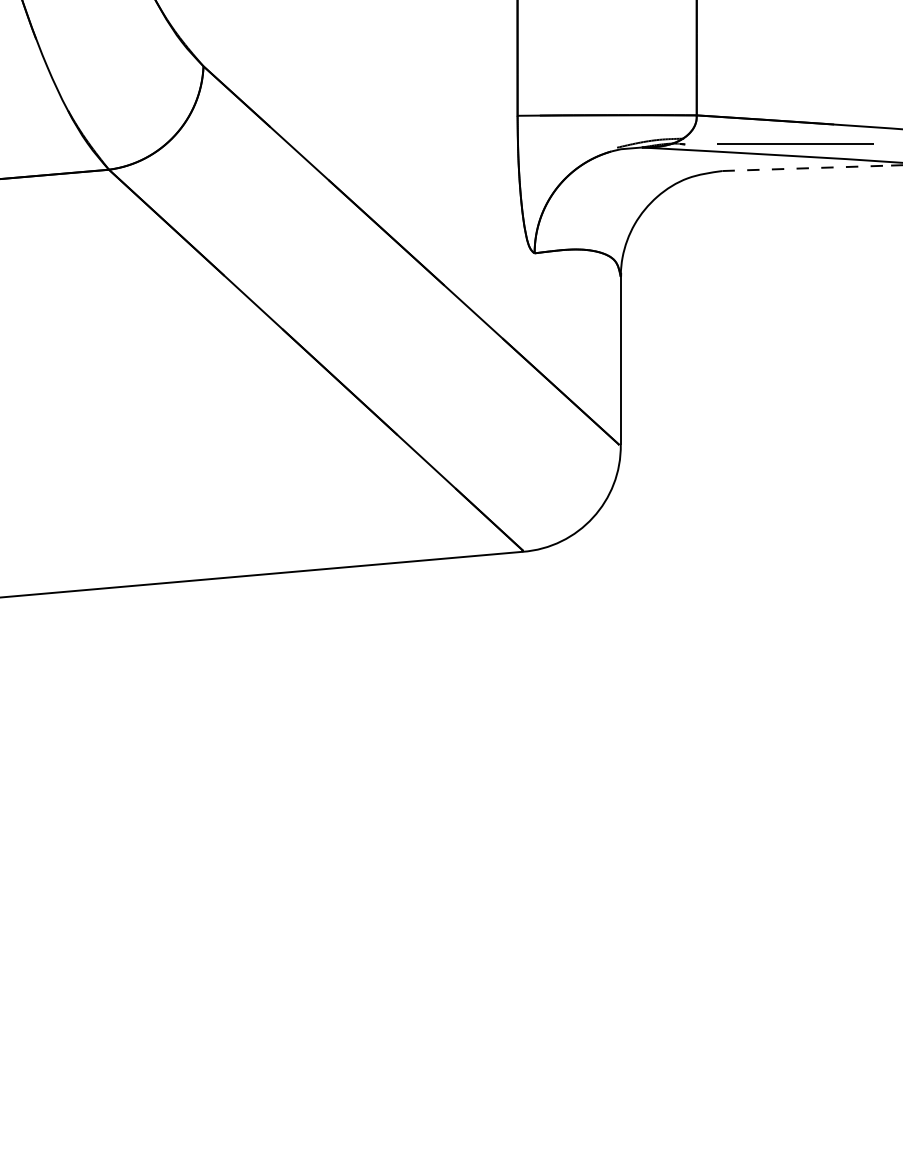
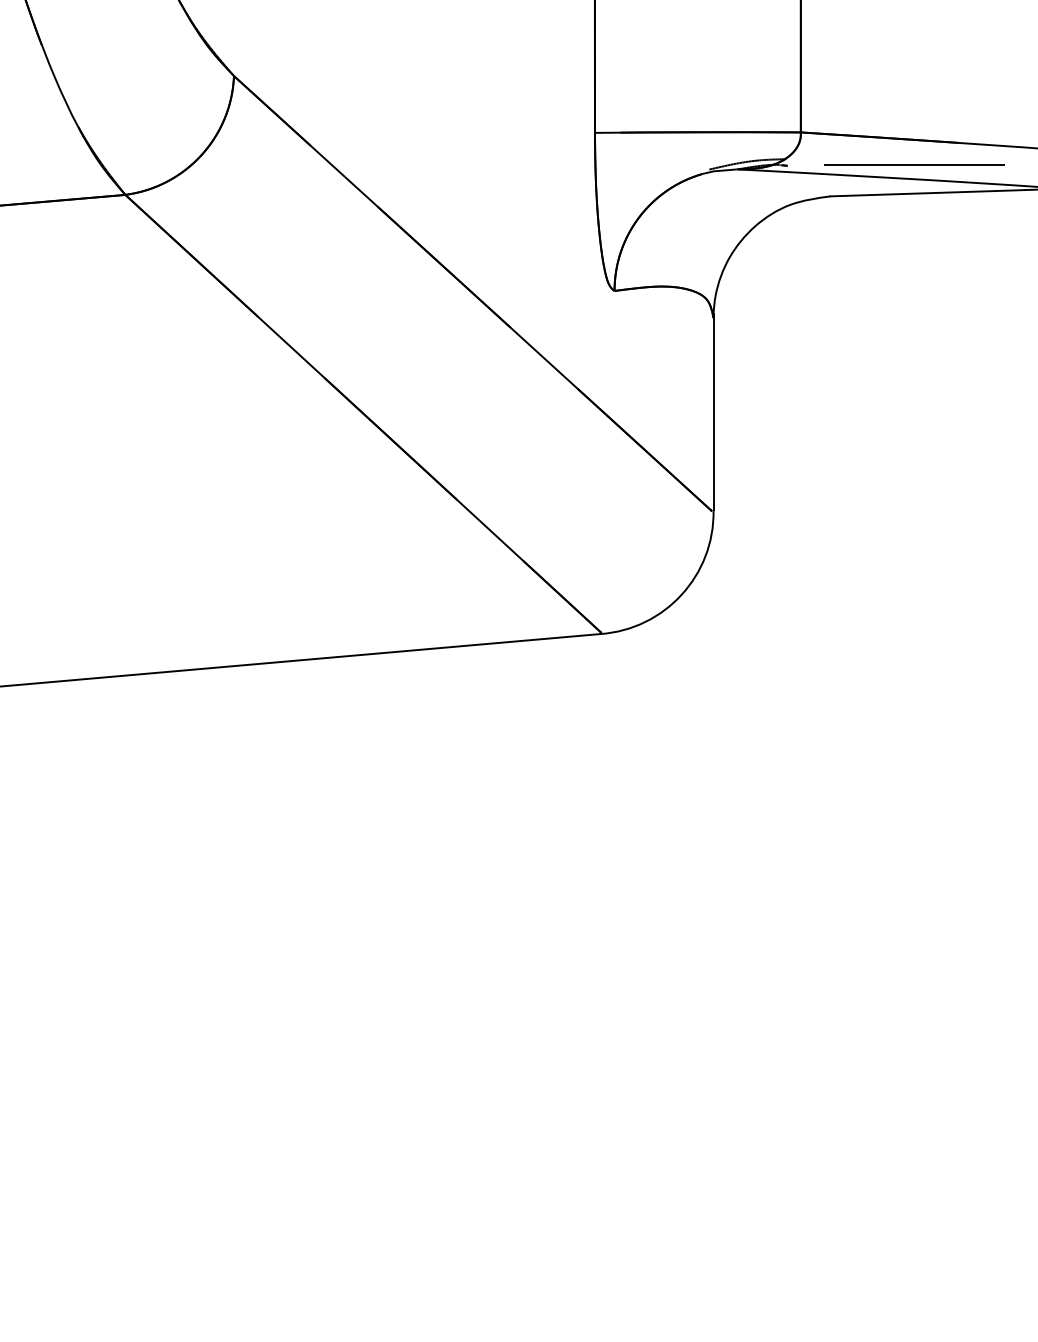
line: (807, 168) -> (928, 193), dashed -> solid

